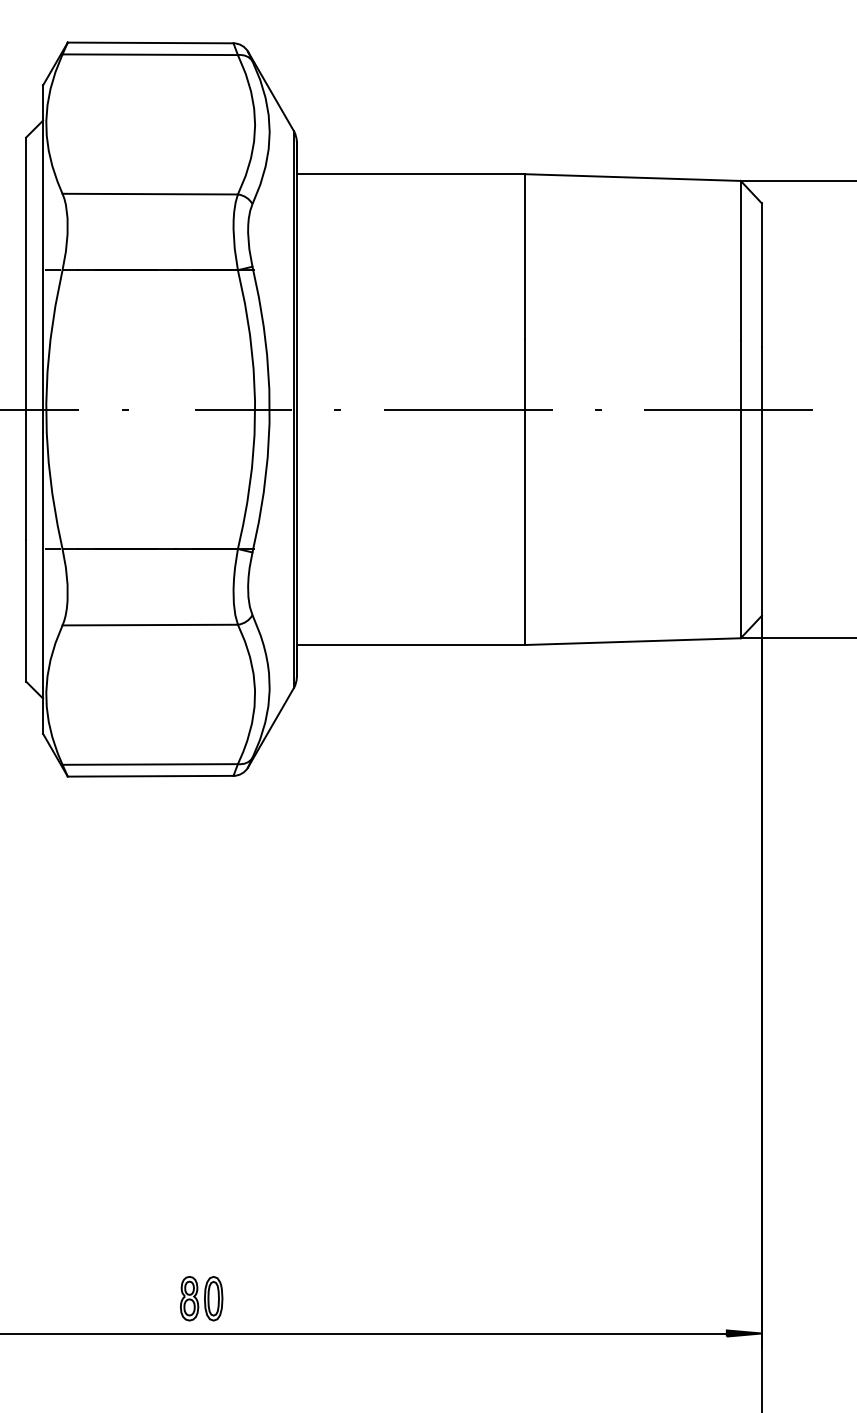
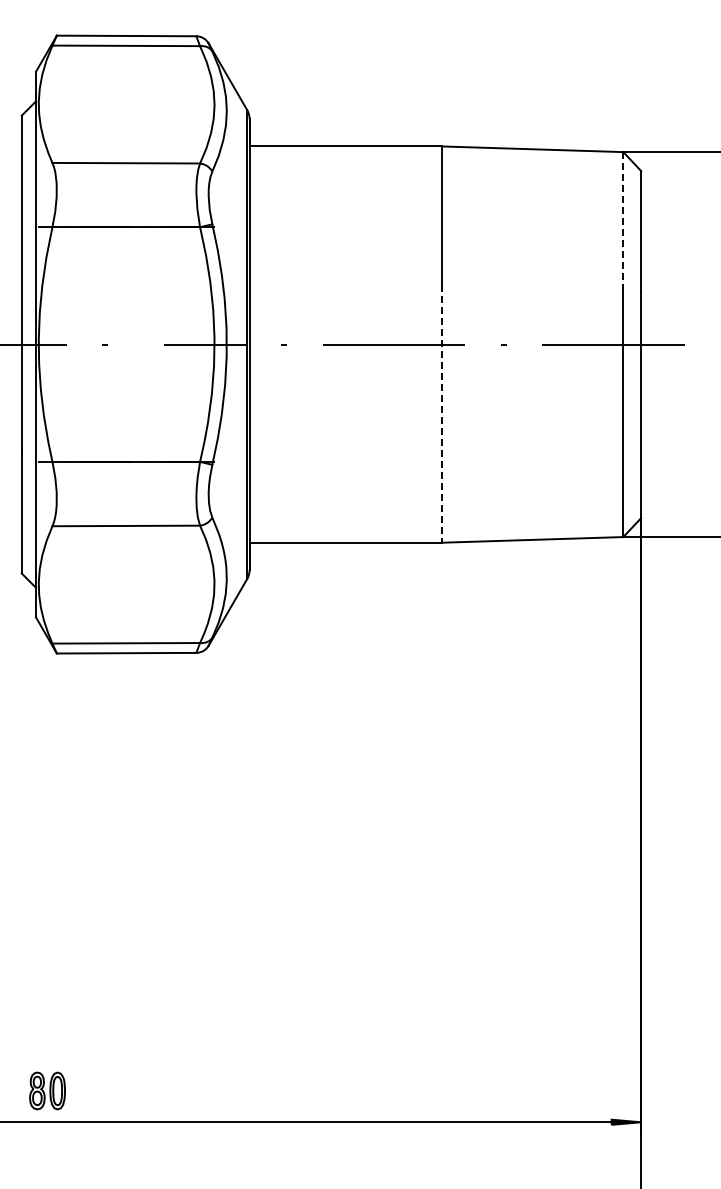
line: (740, 261) -> (623, 219), solid -> dashed
line: (524, 491) -> (441, 413), solid -> dashed
part: (201, 1298) -> (47, 1090), moved

